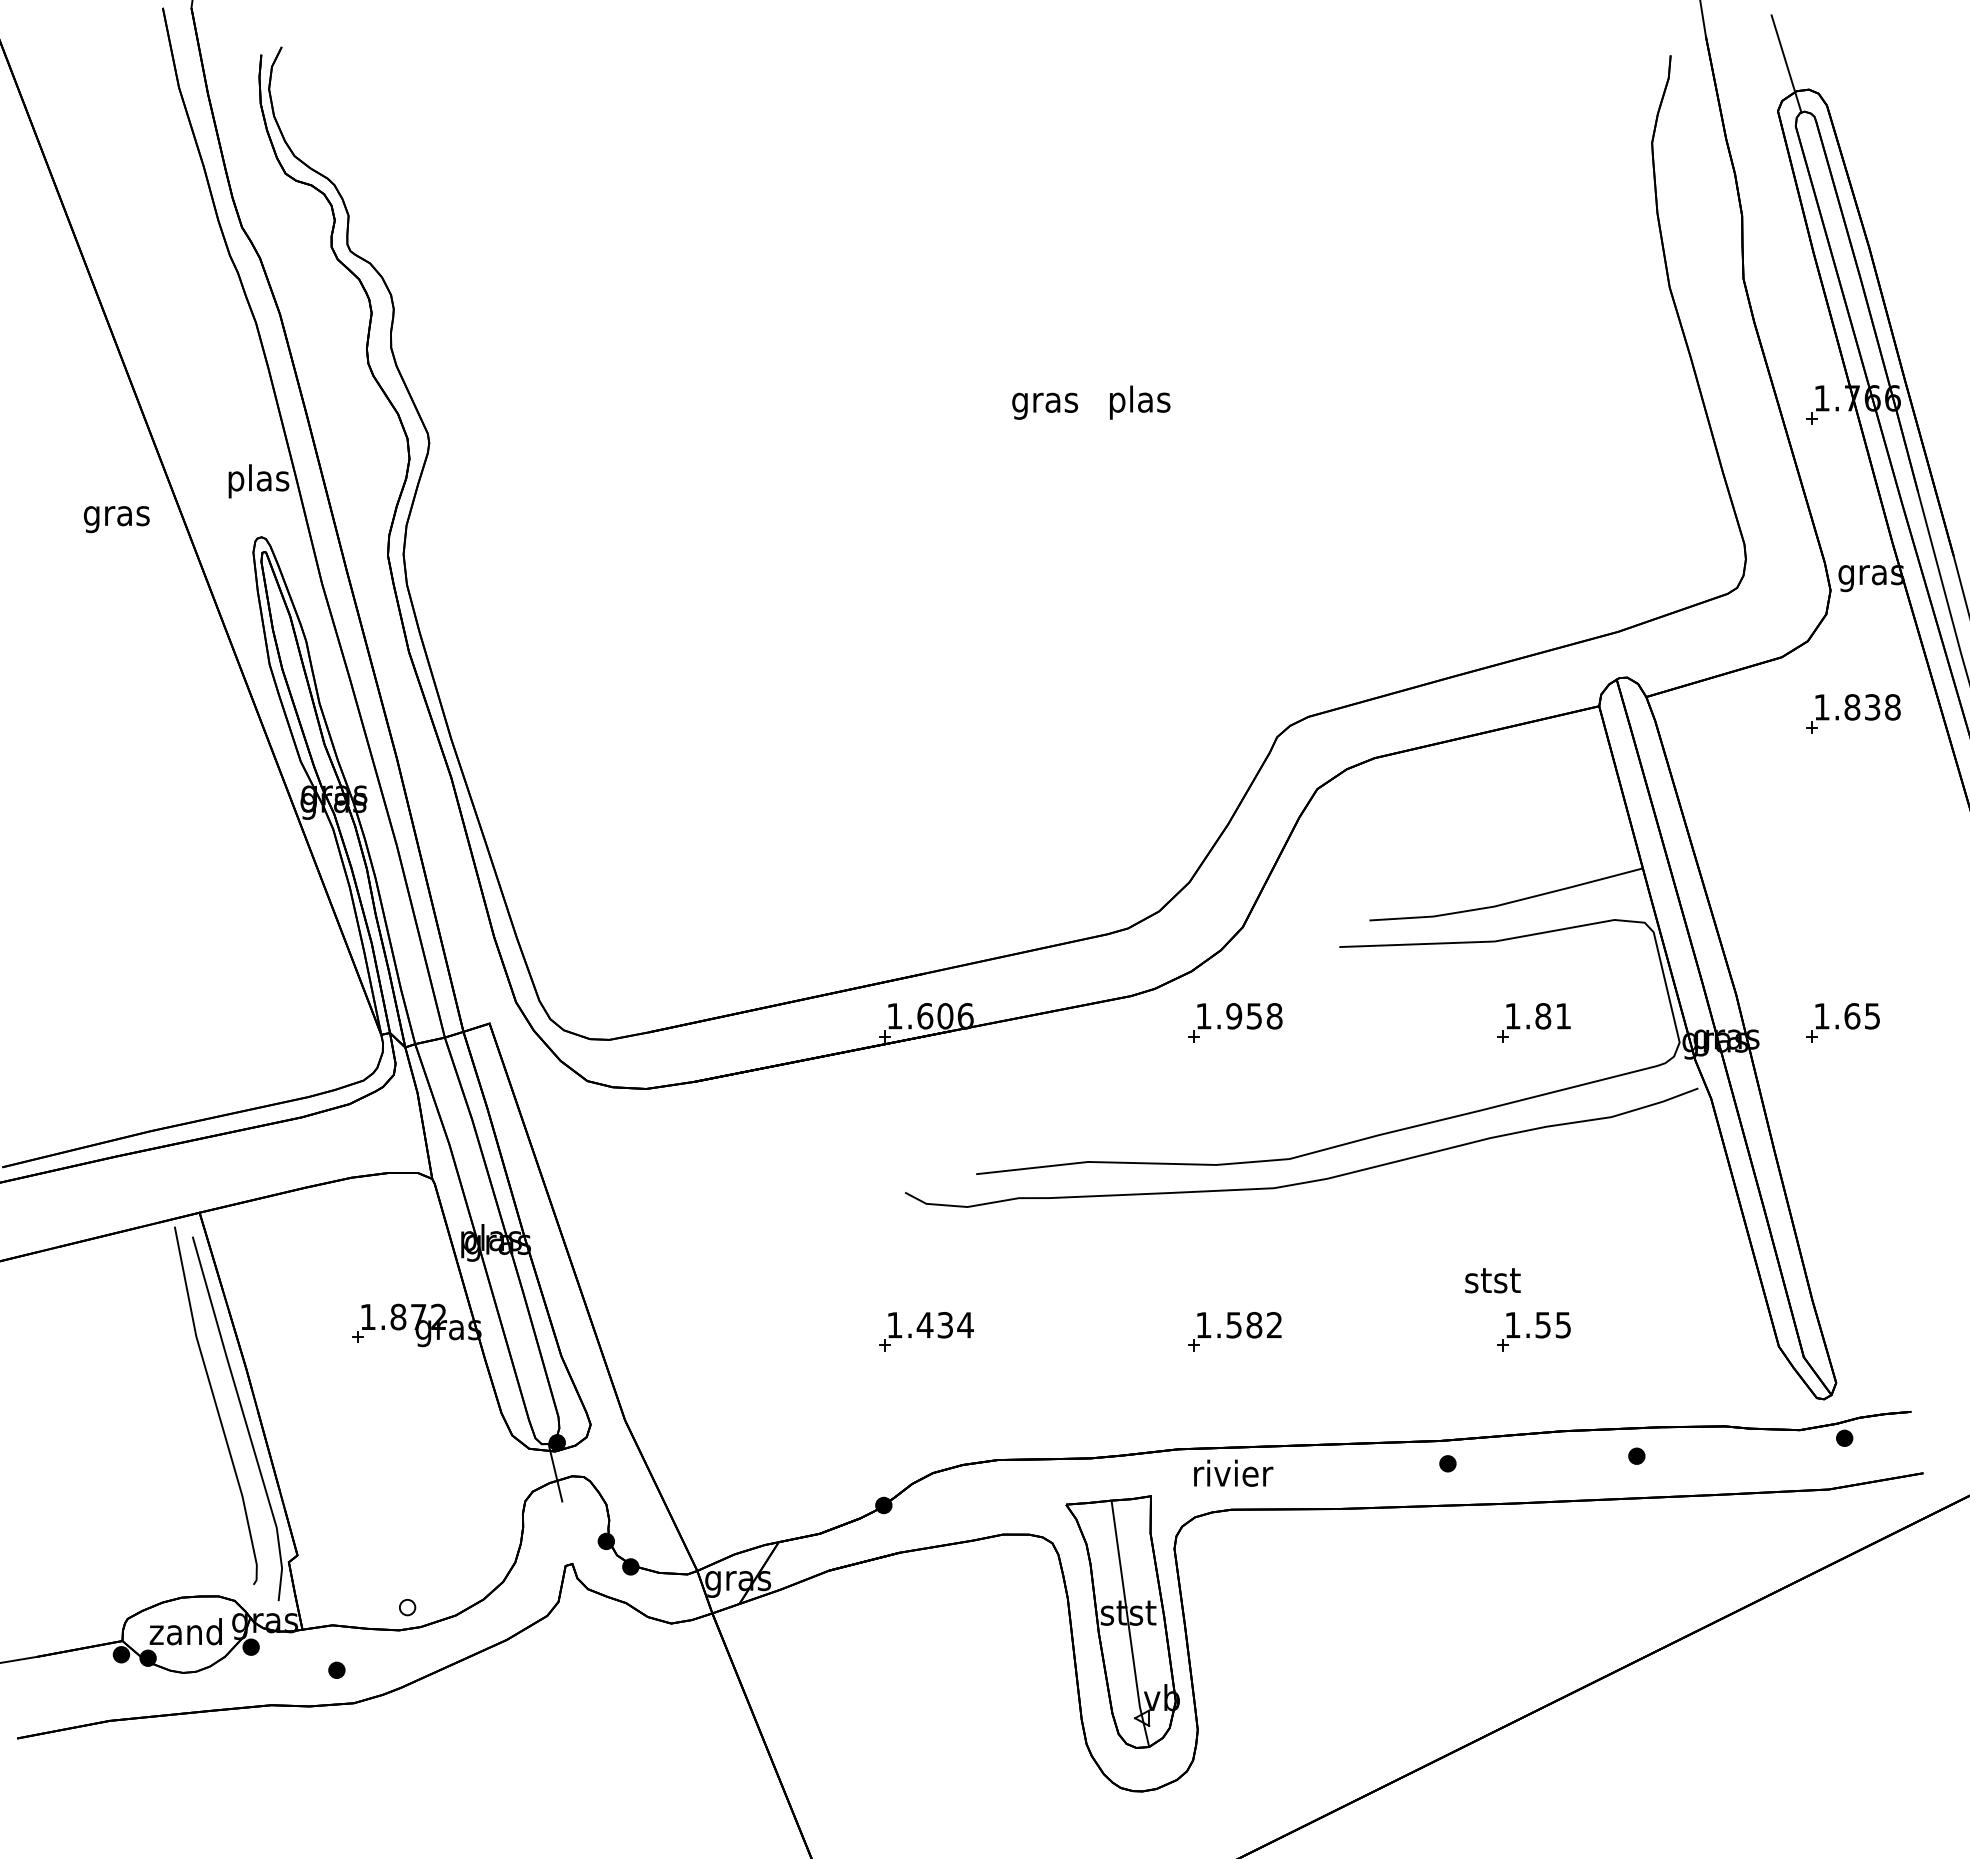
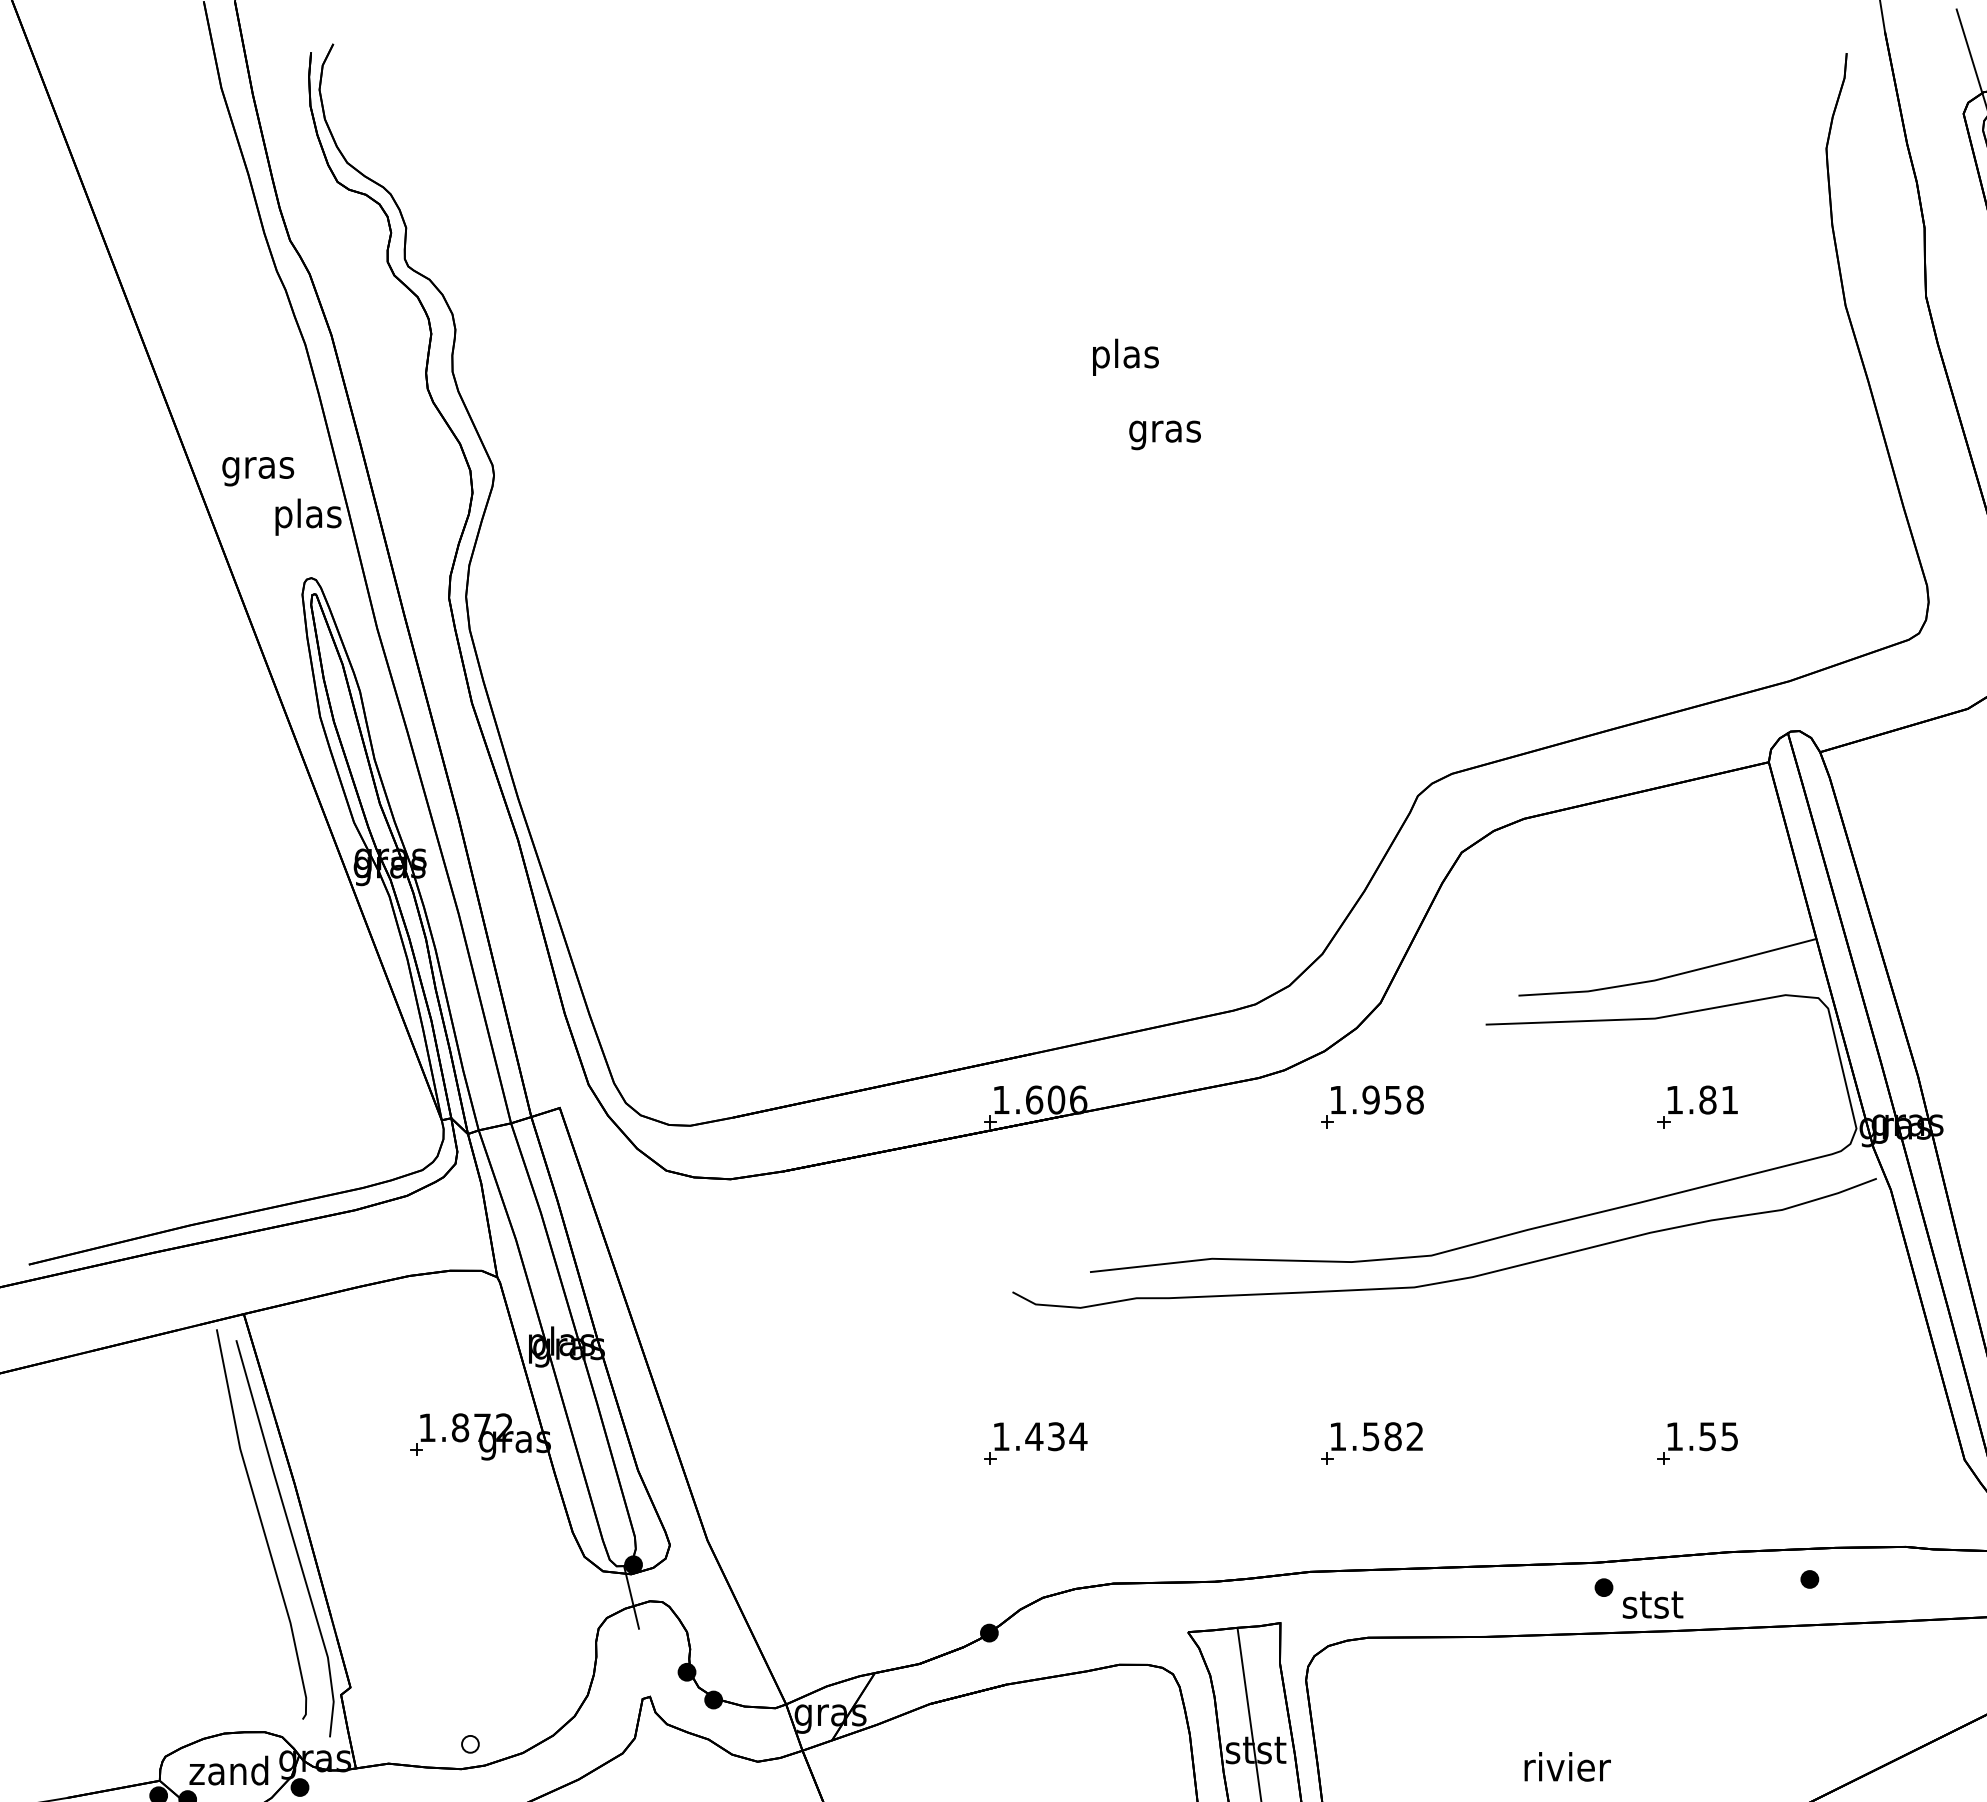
text: (1140, 402) -> (1126, 357), moved
text: (116, 519) -> (257, 471), moved
text: (1492, 1280) -> (1652, 1604), moved
text: (1233, 1472) -> (1567, 1766), moved

